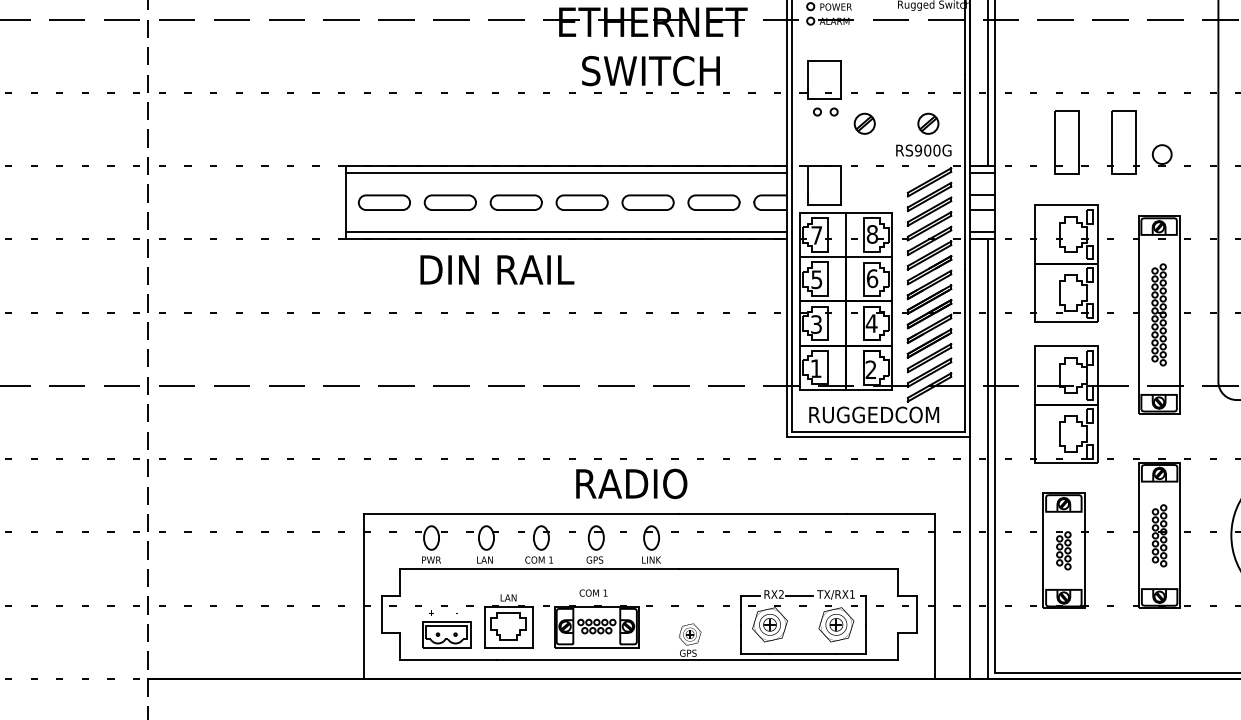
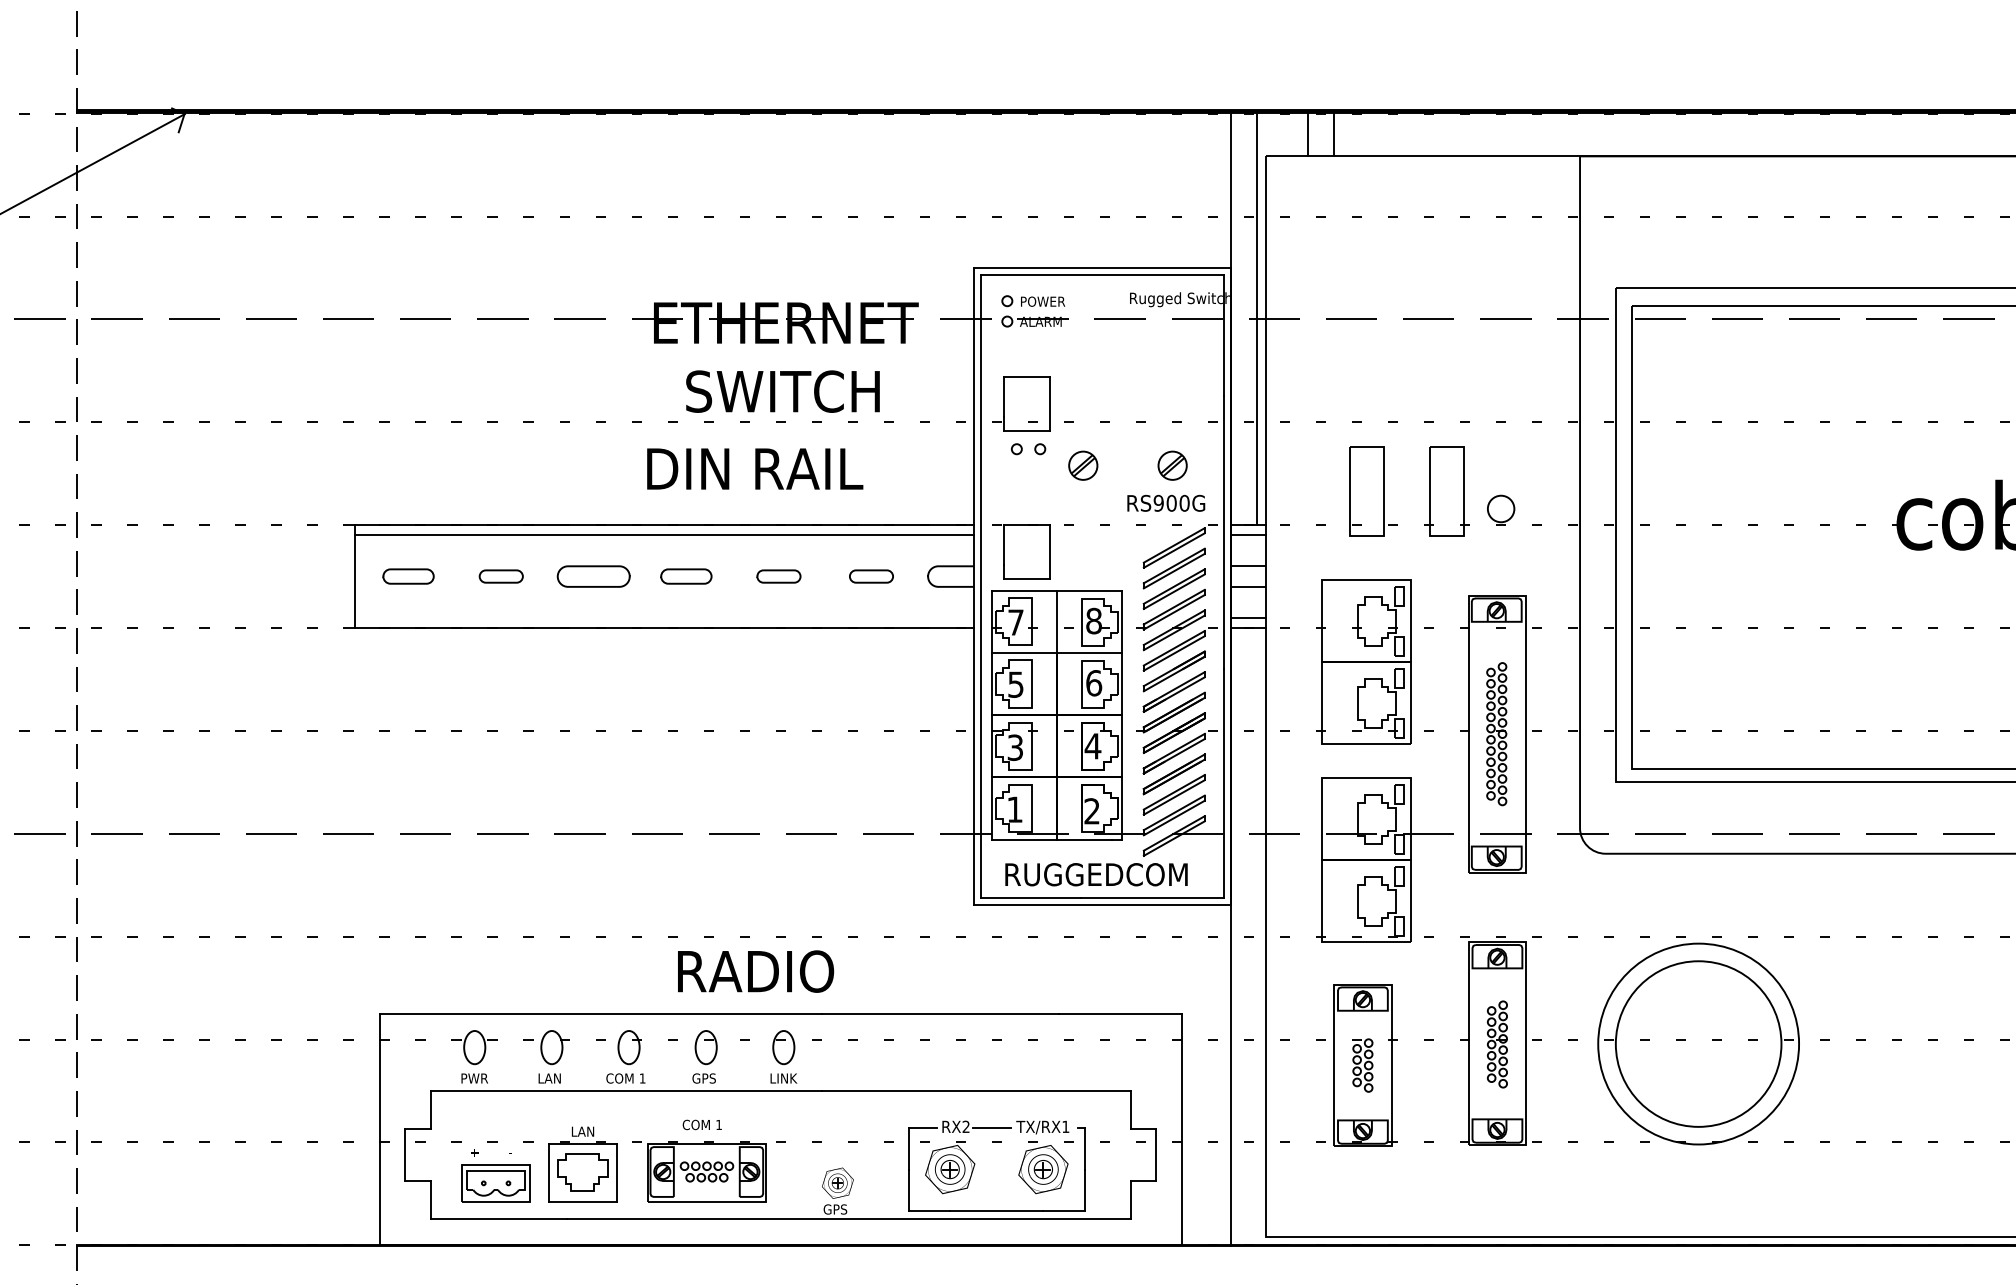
part: (384, 202) -> (408, 576), size x0.7
part: (450, 202) -> (501, 576), size x0.6
part: (582, 202) -> (686, 576), size x0.7
part: (647, 202) -> (778, 576), size x0.6
part: (714, 202) -> (871, 576), size x0.6
line: (565, 231) -> (663, 617), removed
text: (497, 269) -> (755, 468), moved
line: (988, 458) -> (1256, 936), removed

